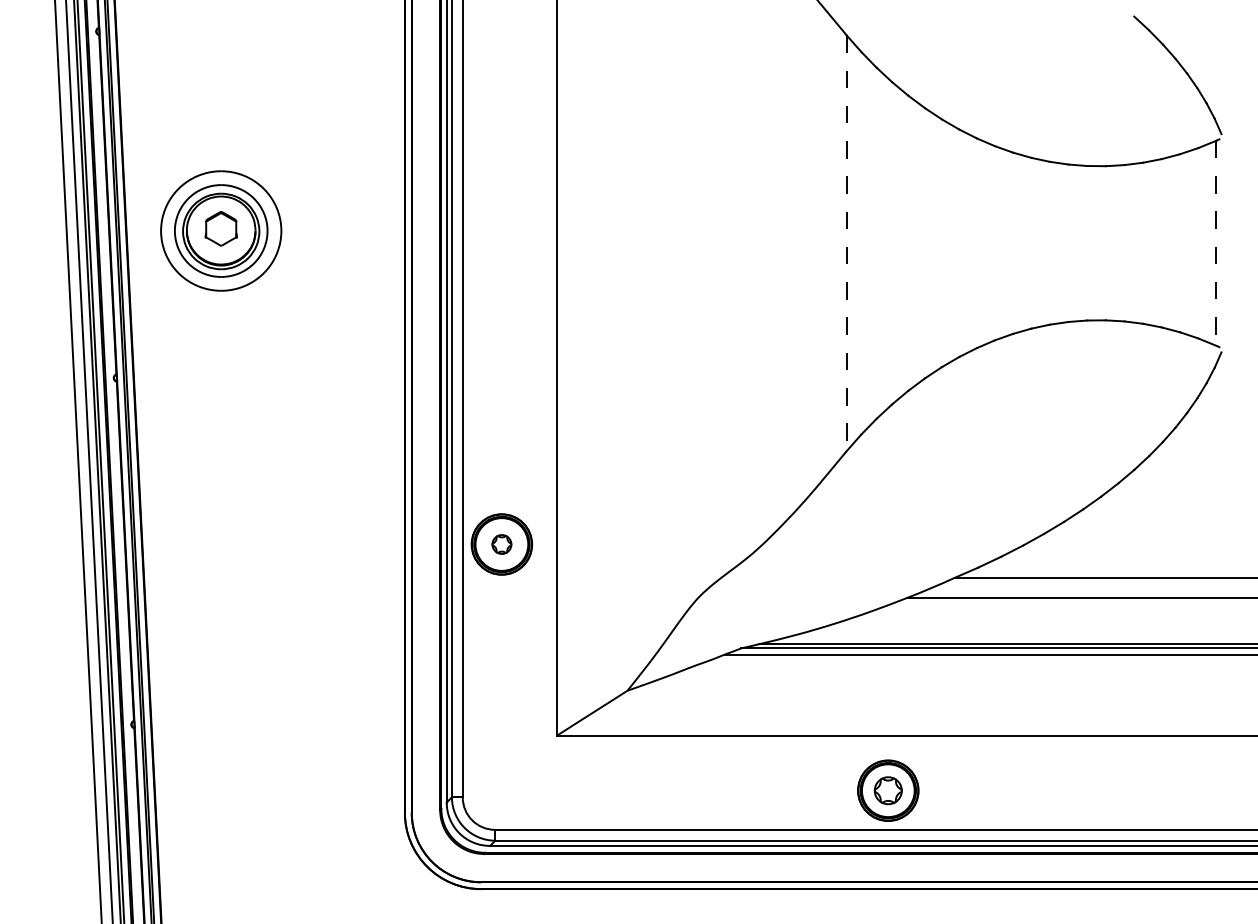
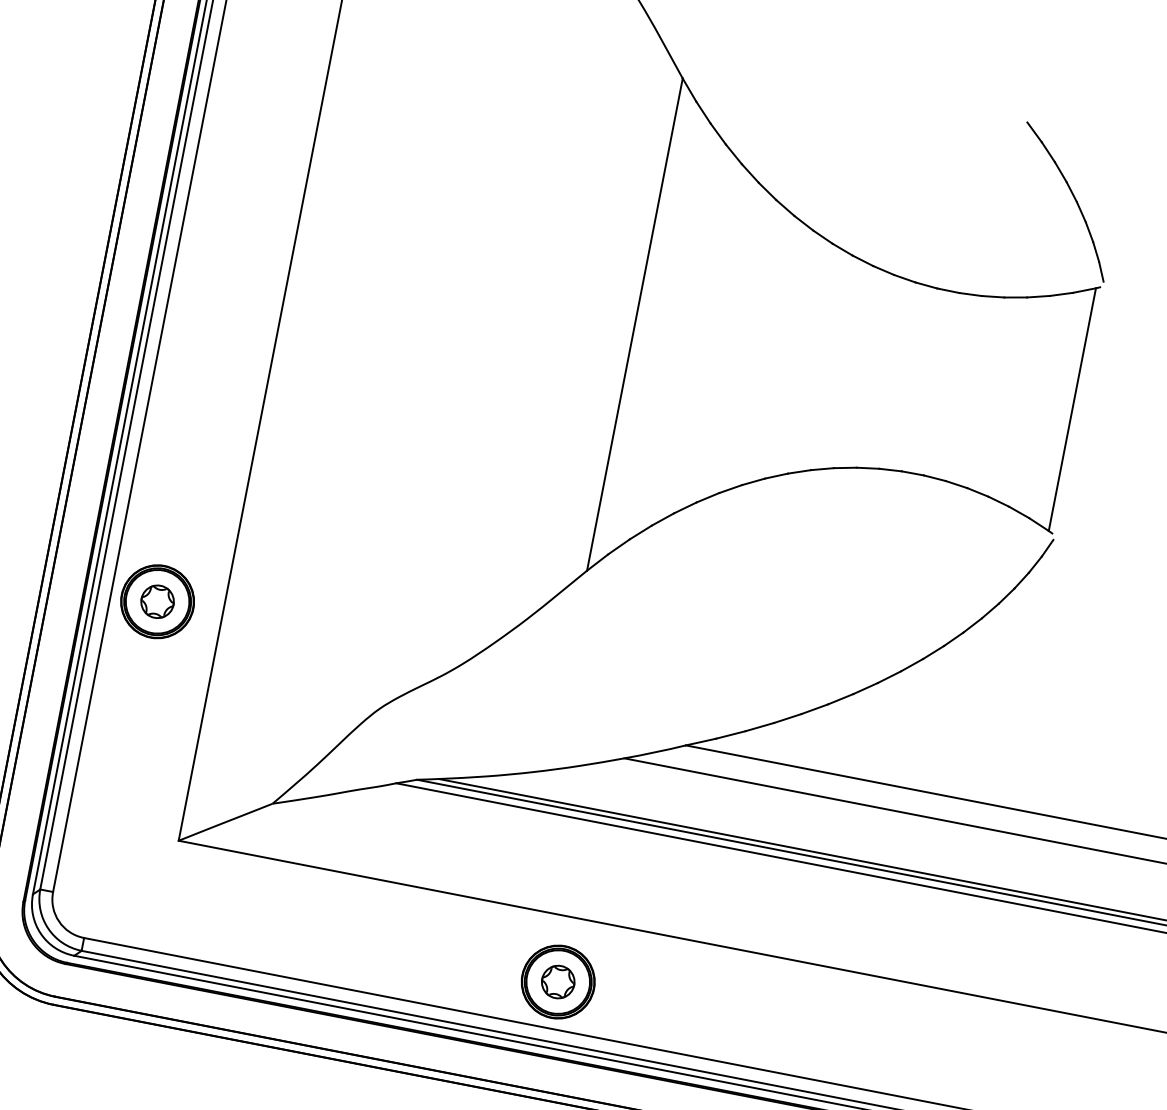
line: (846, 243) -> (634, 324), dashed -> solid
line: (1216, 243) -> (1072, 409), dashed -> solid
part: (501, 544) -> (157, 601), size x1.43

